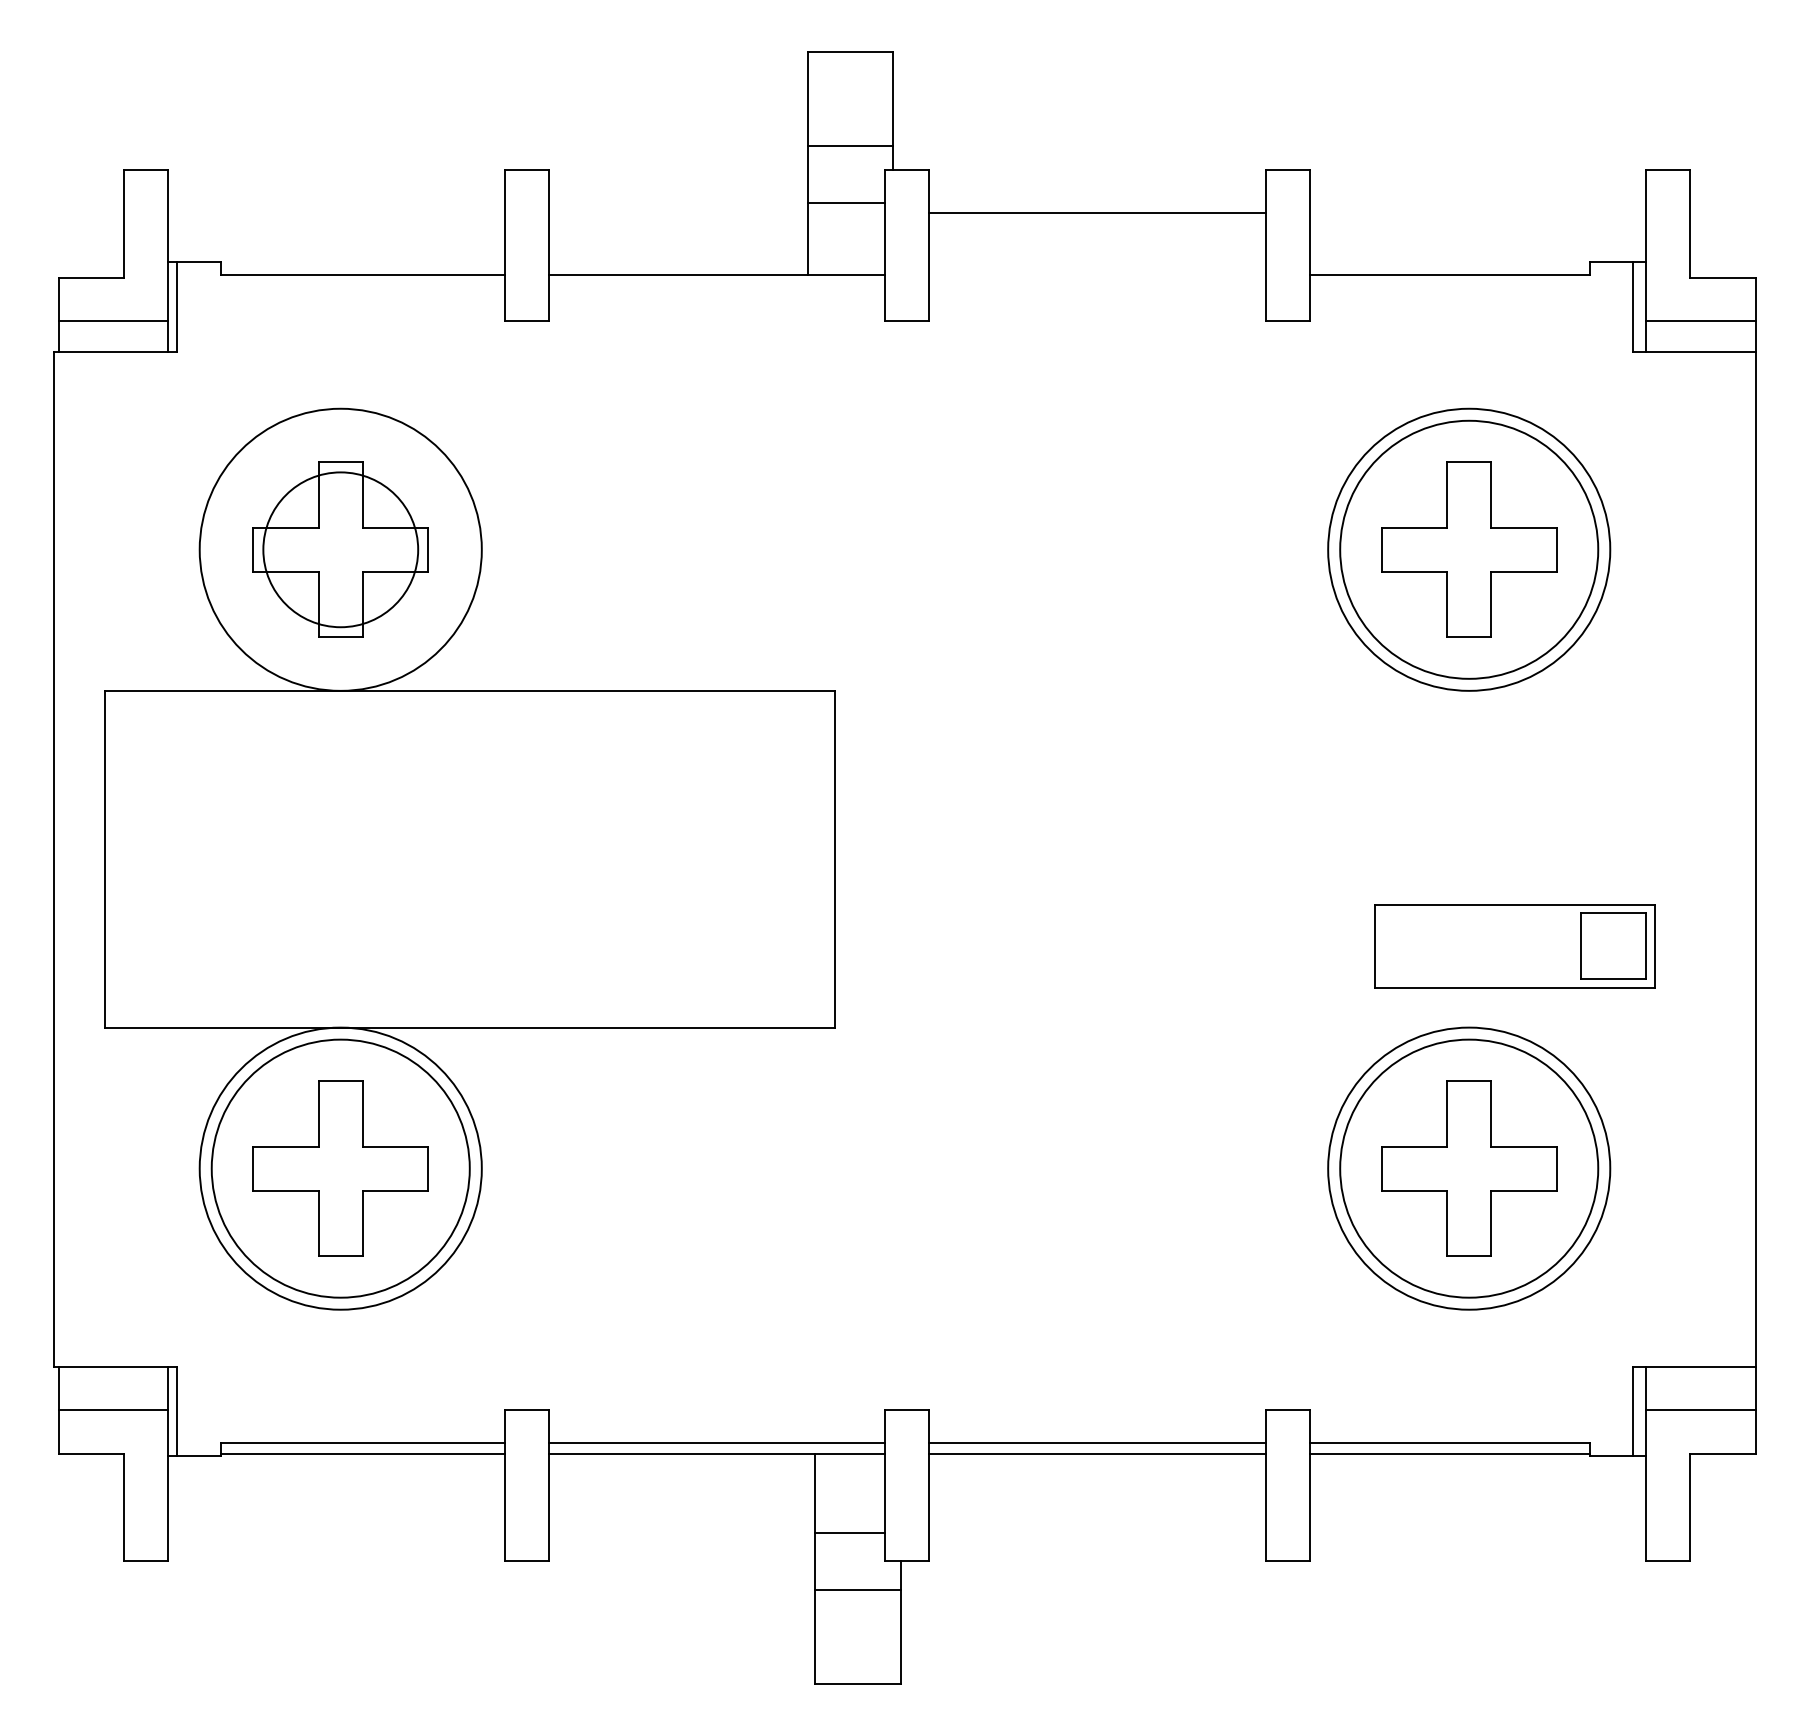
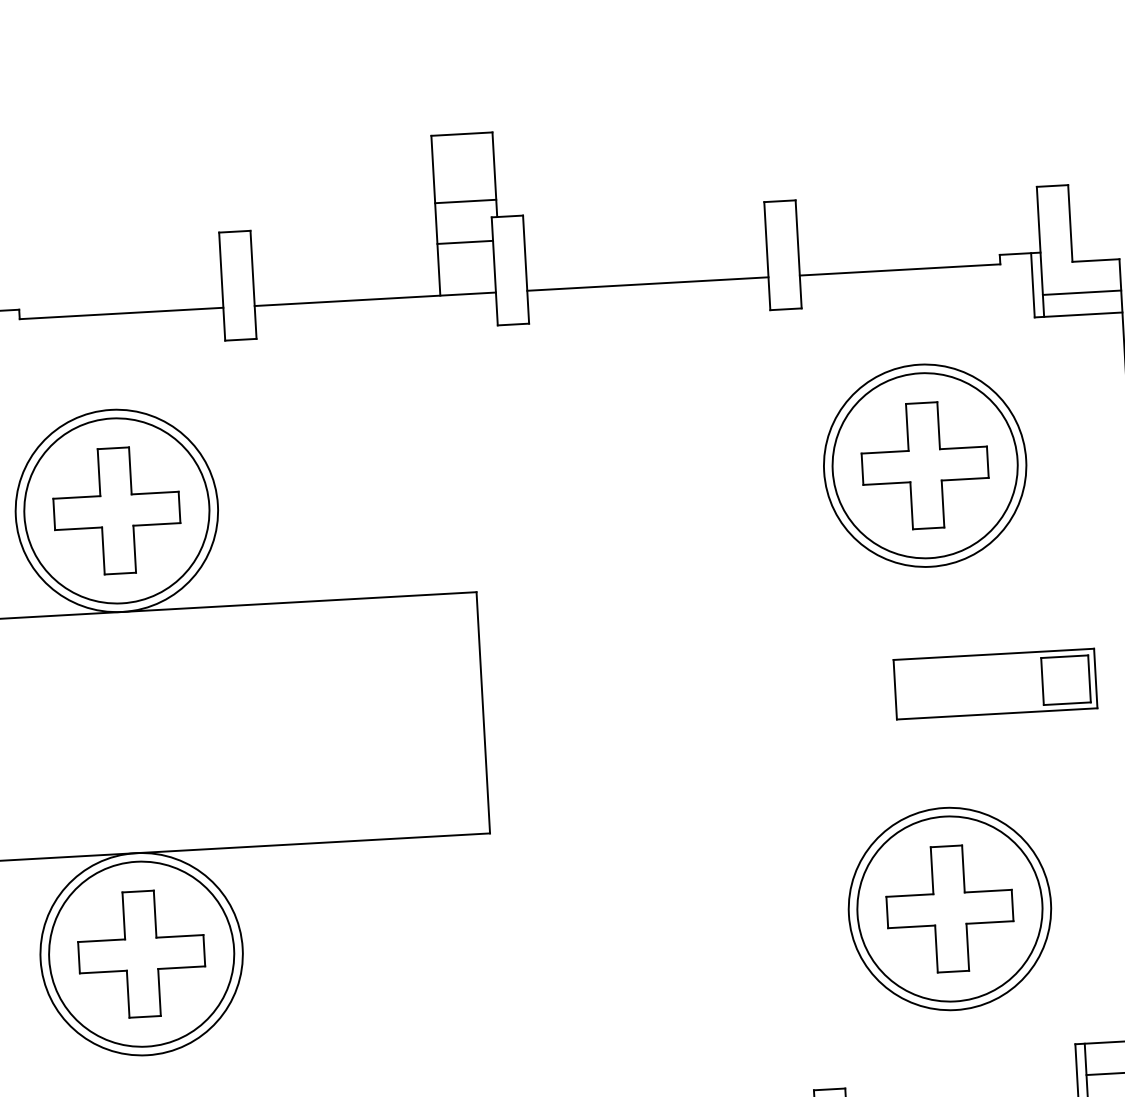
line: (1097, 213) -> (647, 284), moved
circle: (340, 549) -> (116, 510), size x1.67
part: (1514, 946) -> (995, 684), moved

